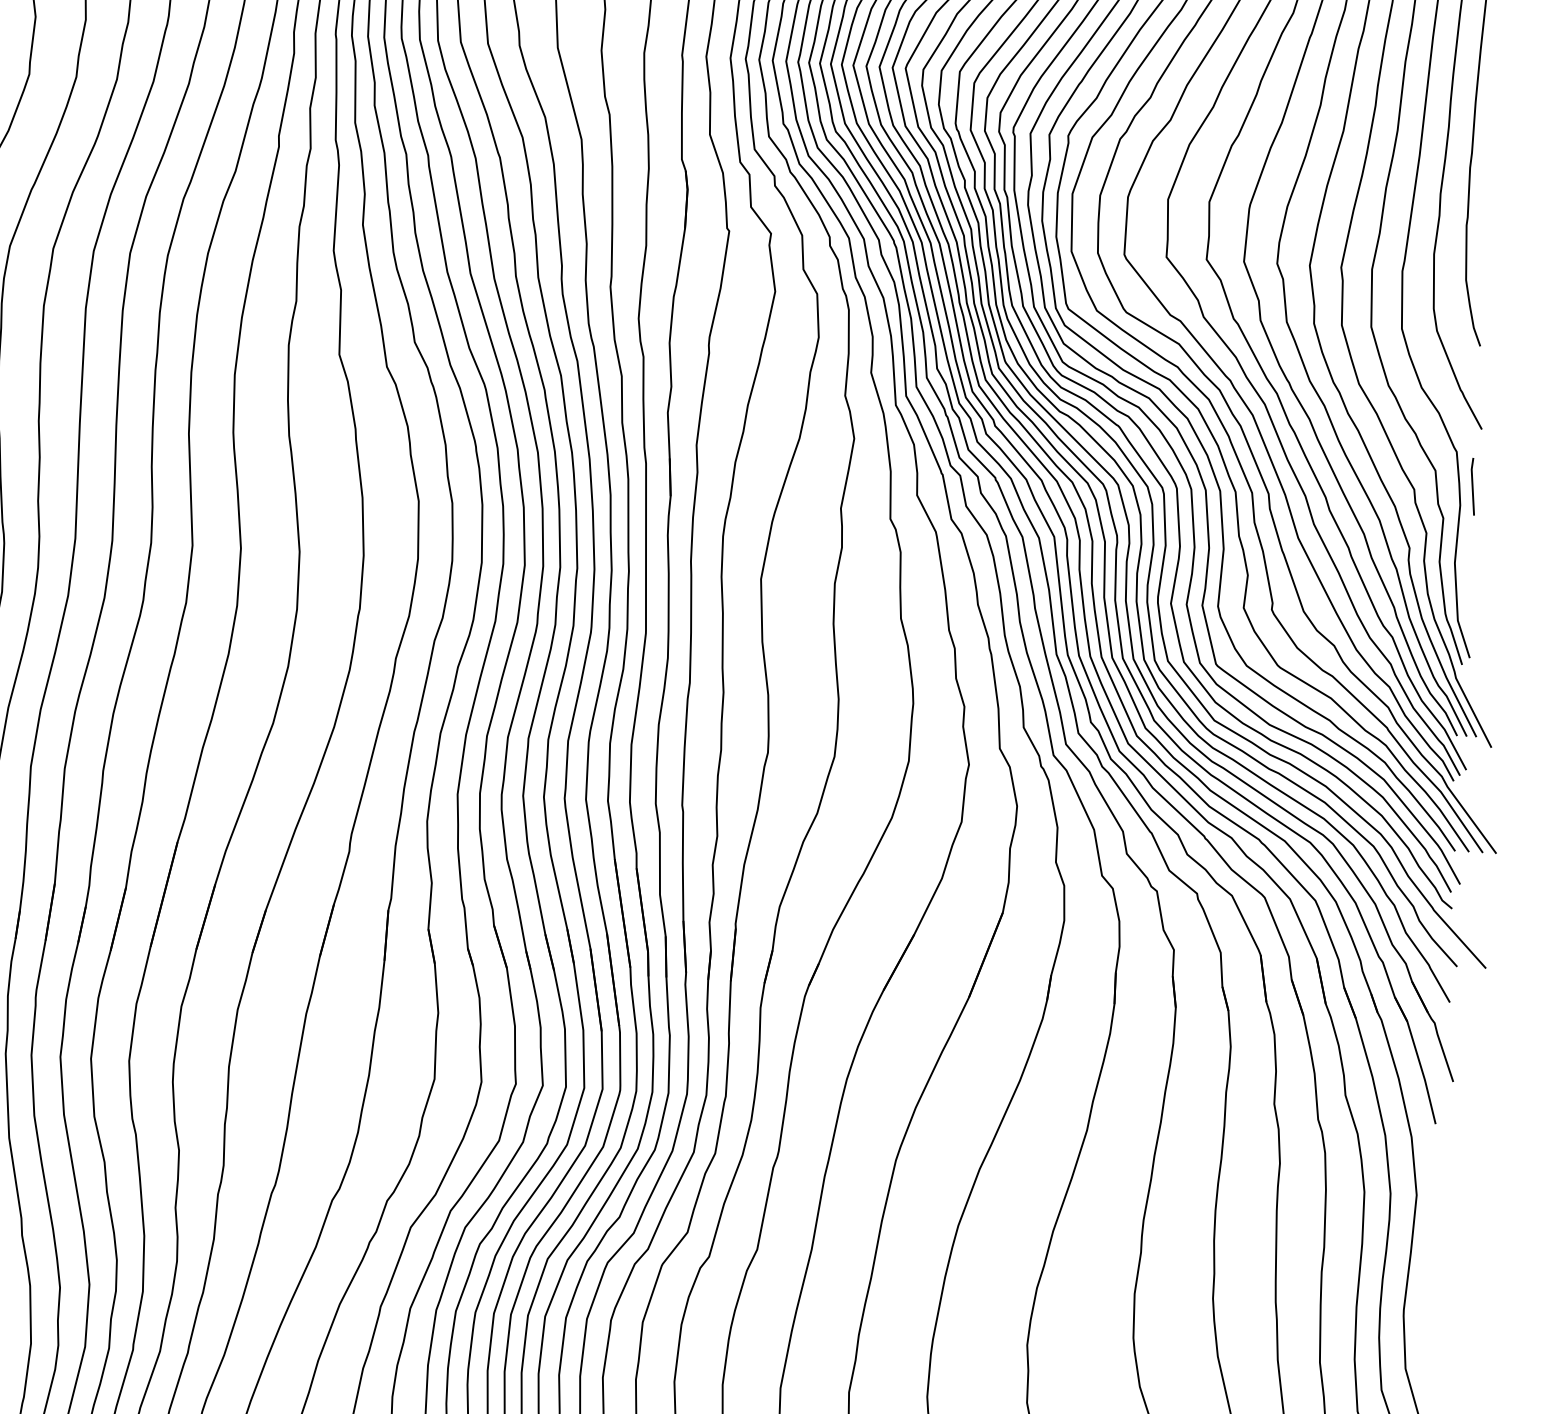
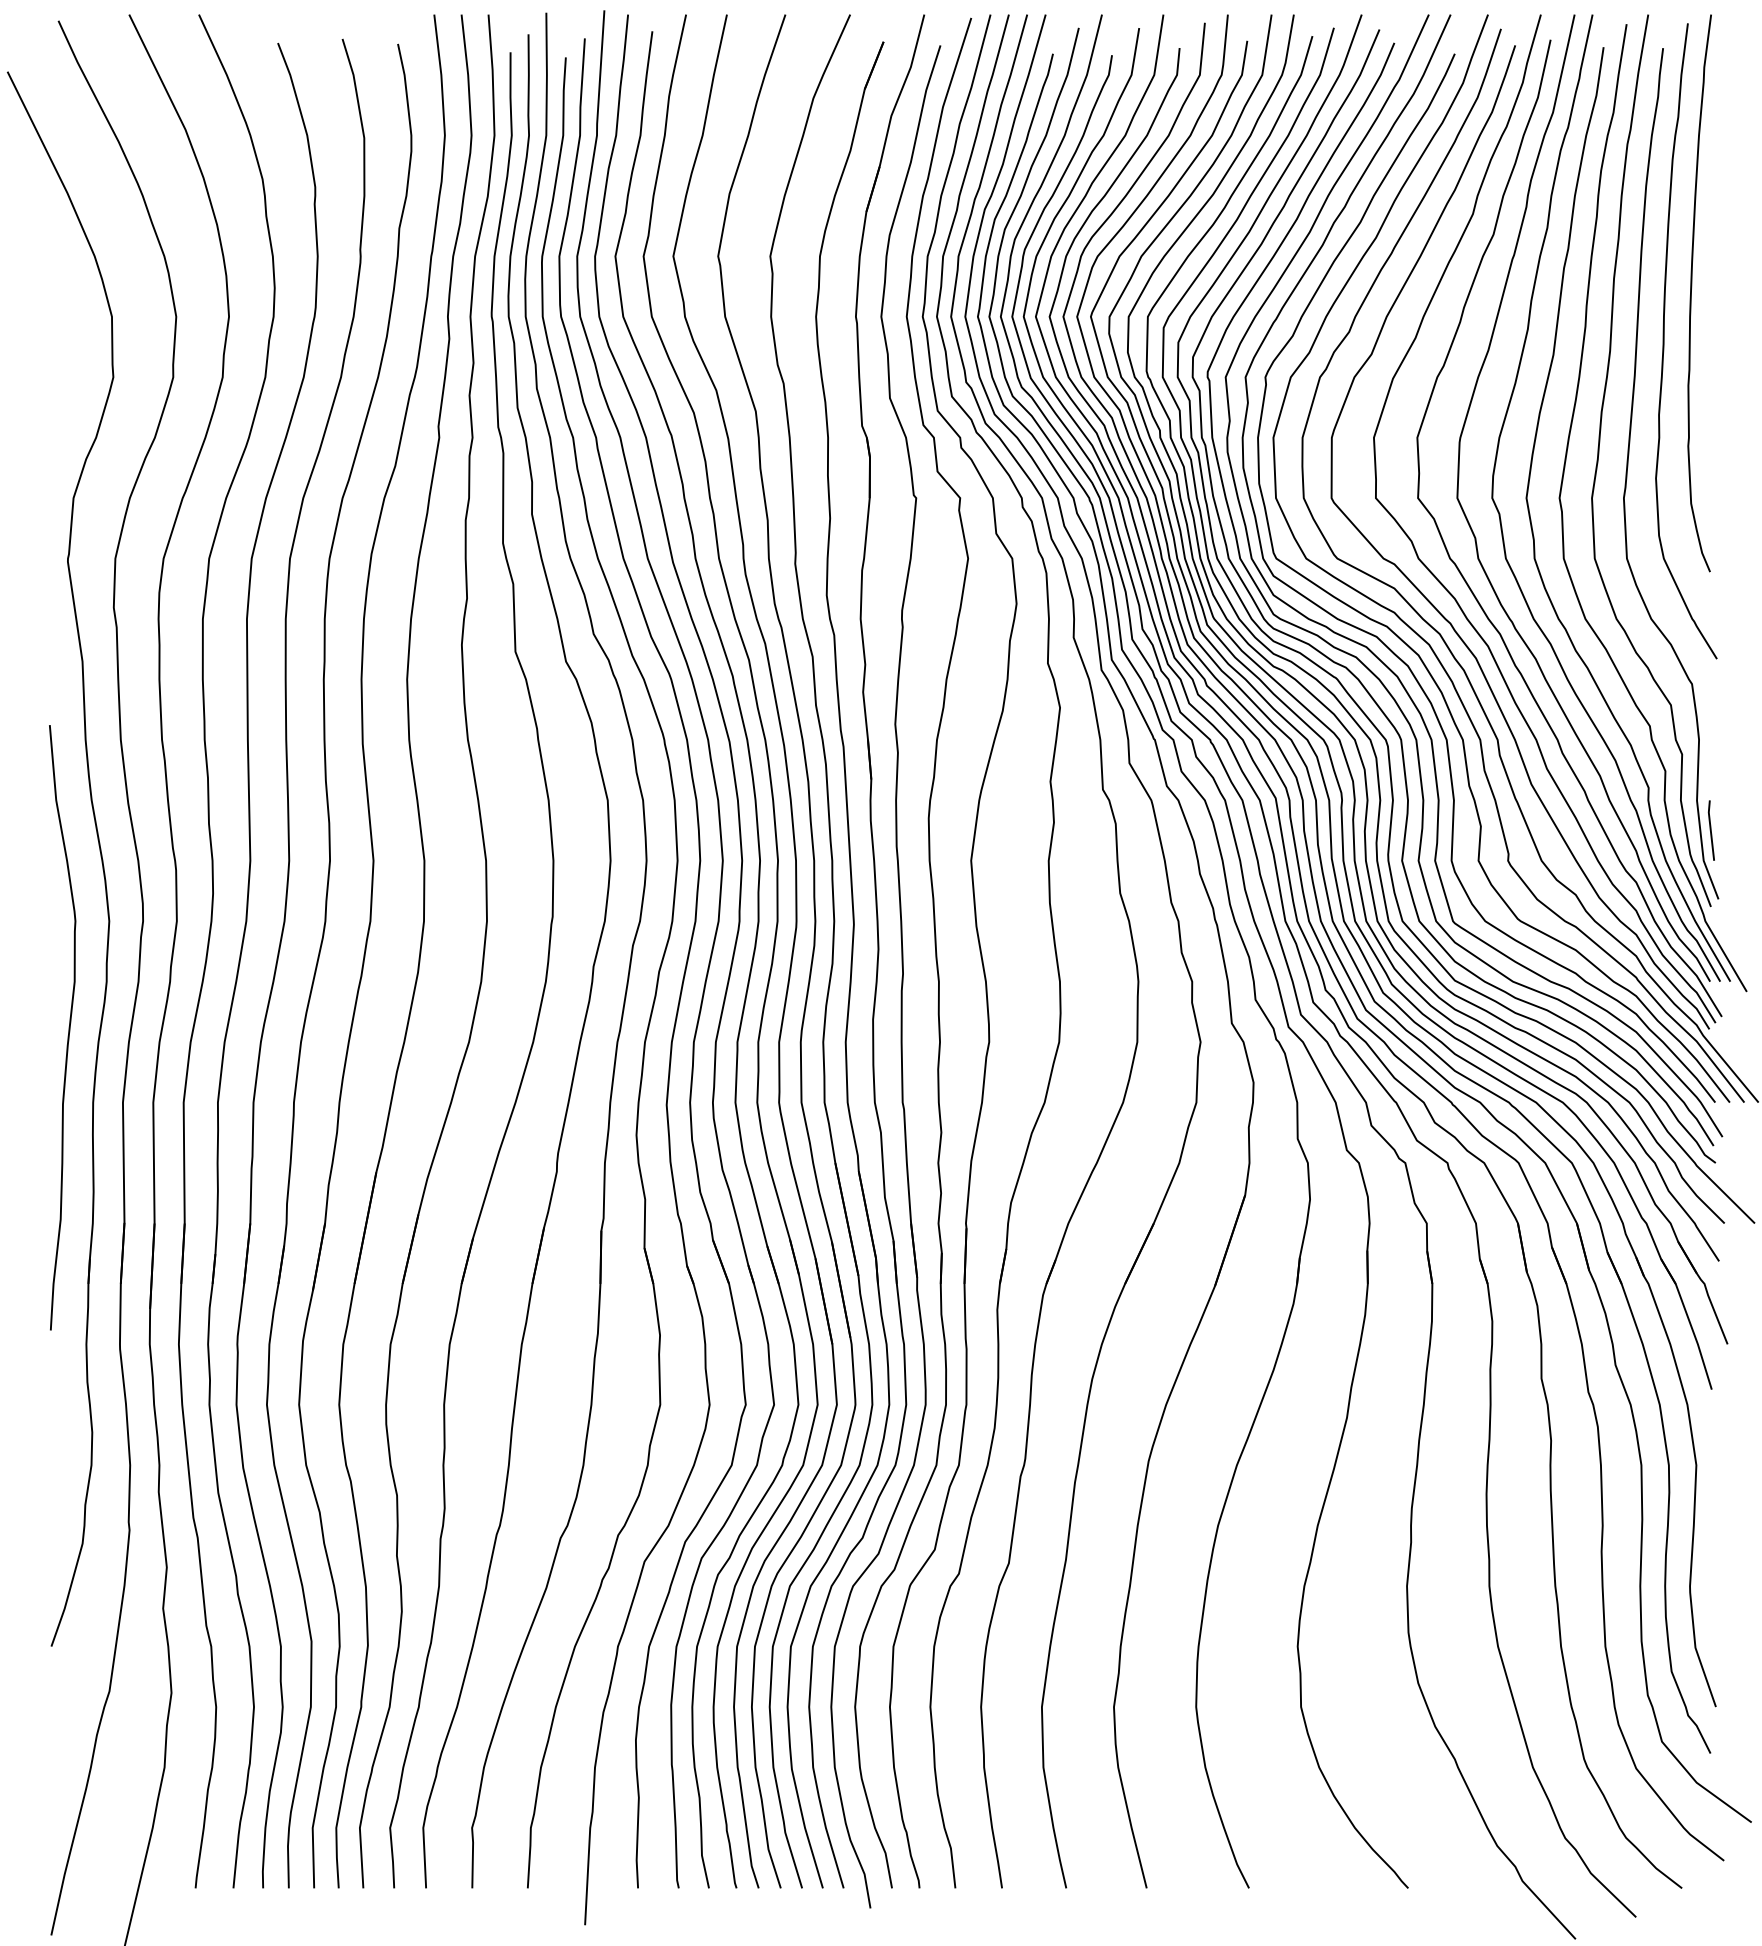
line: (1472, 486) -> (1710, 830), moved

